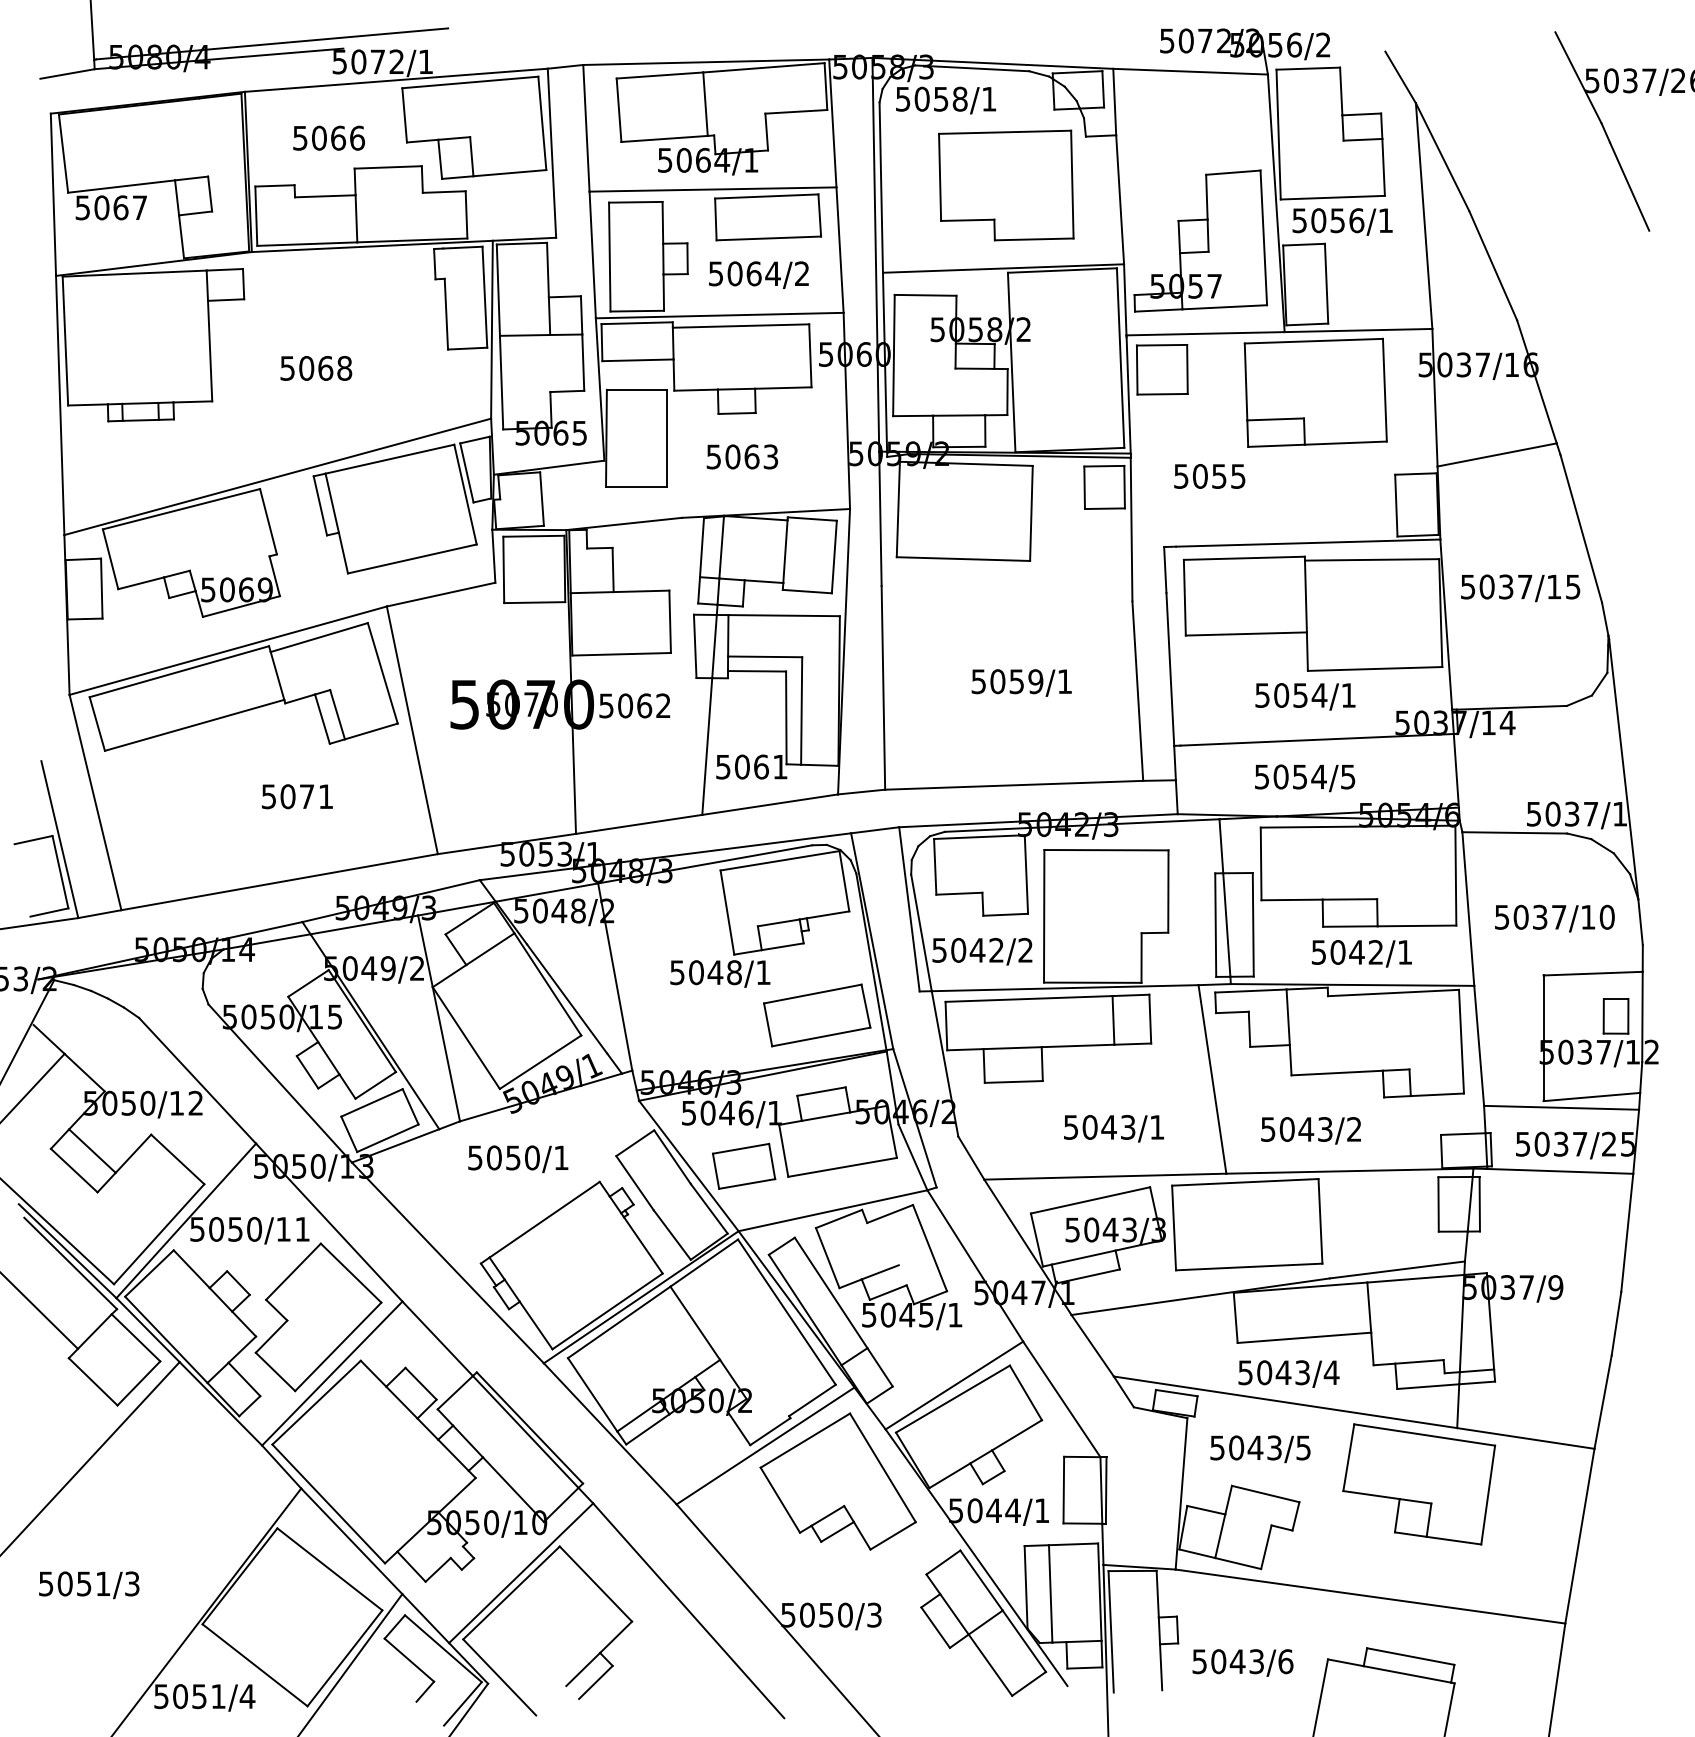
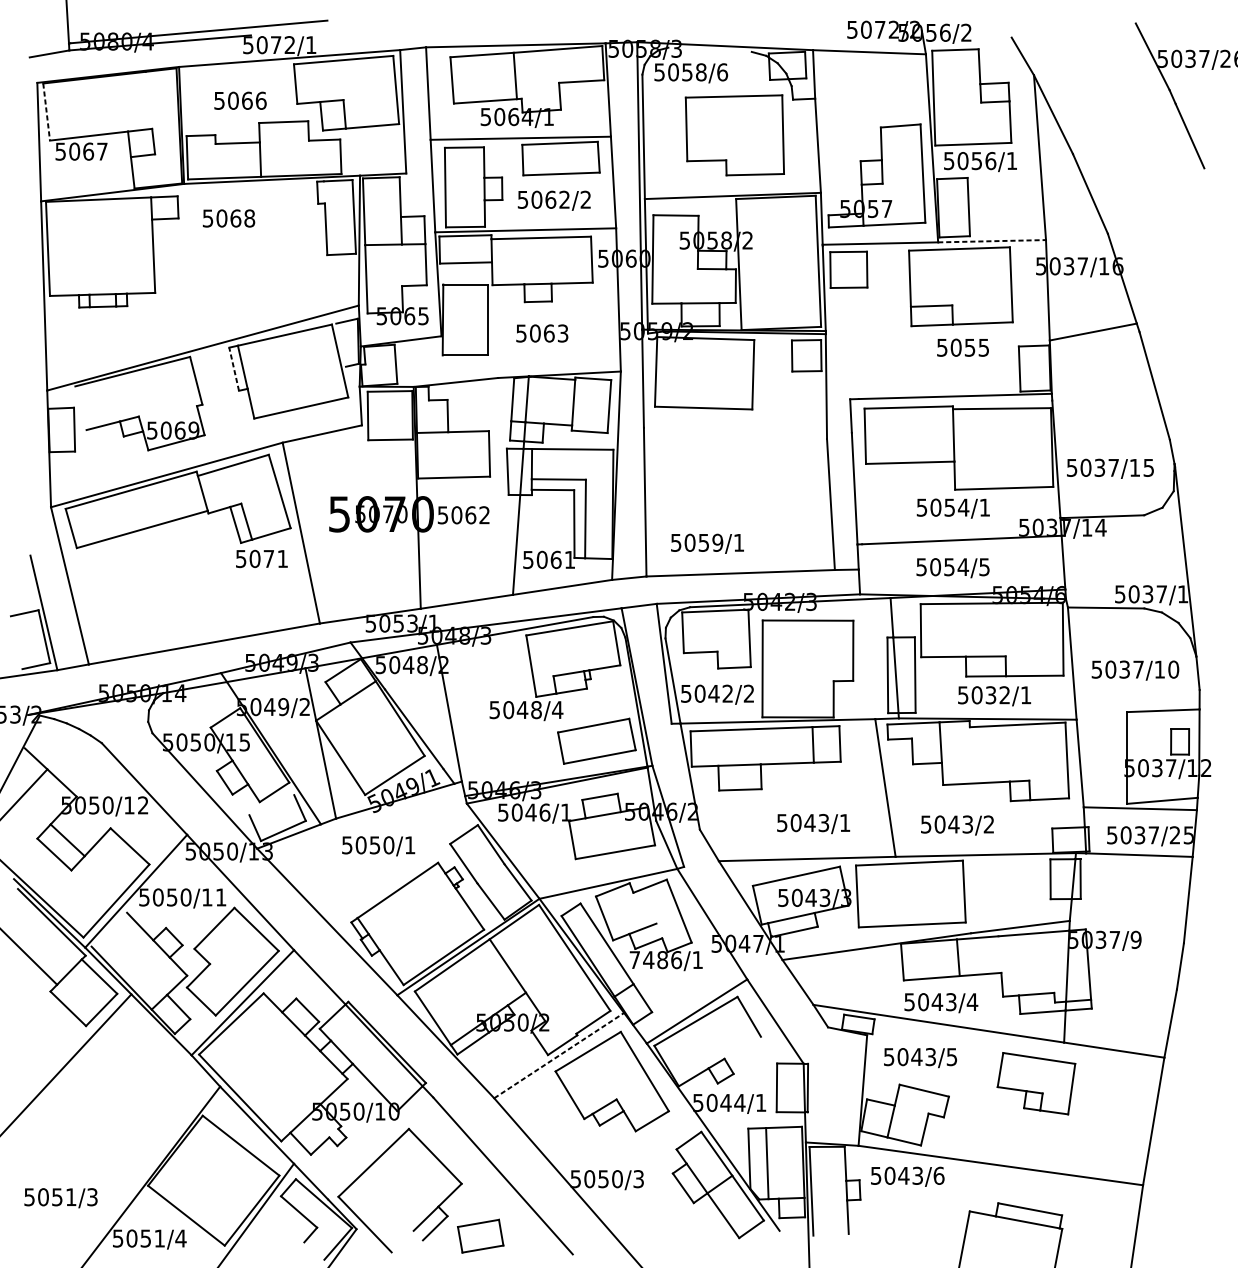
line: (972, 68) -> (710, 49), removed
text: (989, 98) -> (722, 71), 5058/1 -> 5058/6
line: (63, 154) -> (46, 112), solid -> dashed
text: (772, 273) -> (564, 199), 5064/2 -> 5062/2
line: (1358, 330) -> (992, 241), solid -> dashed
text: (316, 368) -> (229, 218), moved
line: (466, 472) -> (340, 344), removed
text: (1209, 476) -> (962, 347), moved
line: (320, 505) -> (234, 368), solid -> dashed
line: (110, 559) -> (80, 408), removed
text: (1520, 588) -> (1110, 468), moved
text: (1021, 682) -> (707, 543), moved
text: (297, 796) -> (261, 558), moved
text: (1356, 952) -> (990, 695), 5042/1 -> 5032/1
text: (763, 972) -> (557, 709), 5048/1 -> 5048/4
line: (371, 1102) -> (271, 804), removed
part: (744, 1165) -> (481, 1235), moved
line: (149, 1273) -> (109, 929), removed
line: (1369, 1307) -> (958, 957), moved
text: (897, 1314) -> (655, 959), 5045/1 -> 7486/1
line: (1016, 1435) -> (742, 1047), removed
line: (765, 1445) -> (559, 1055), solid -> dashed
part: (1419, 1484) -> (1036, 1083), size x0.7
line: (521, 1573) -> (380, 1148), removed
text: (89, 1585) -> (61, 1198), moved
text: (1242, 1662) -> (907, 1176), moved

